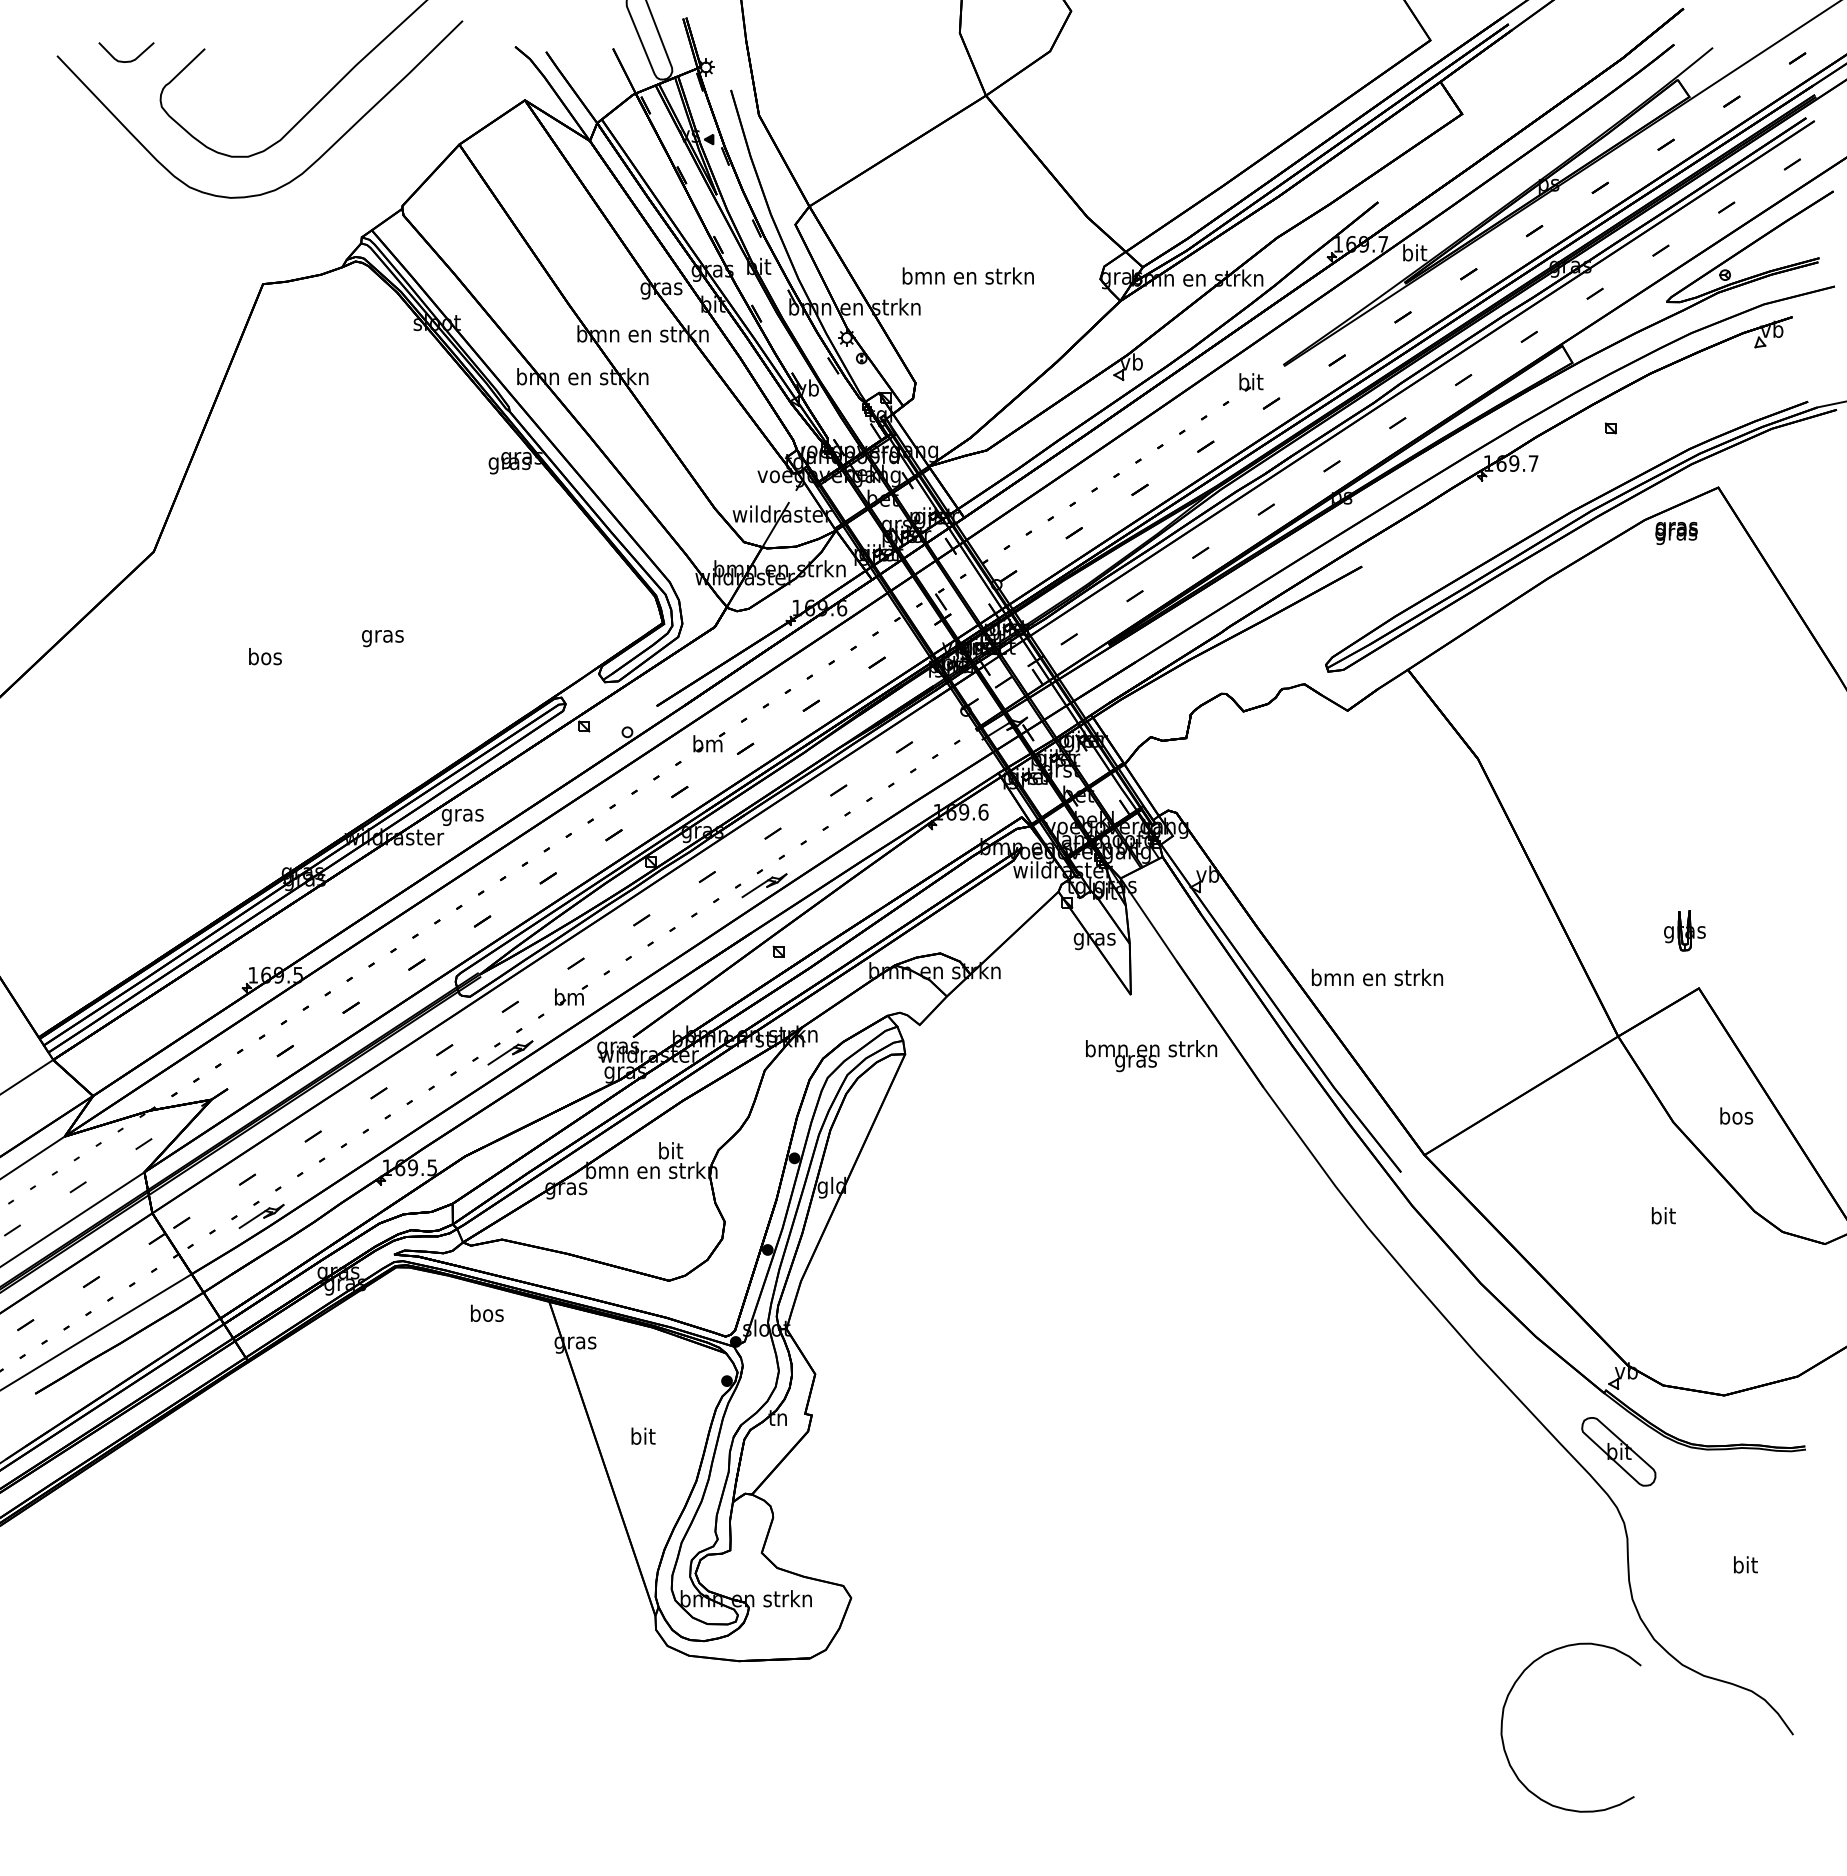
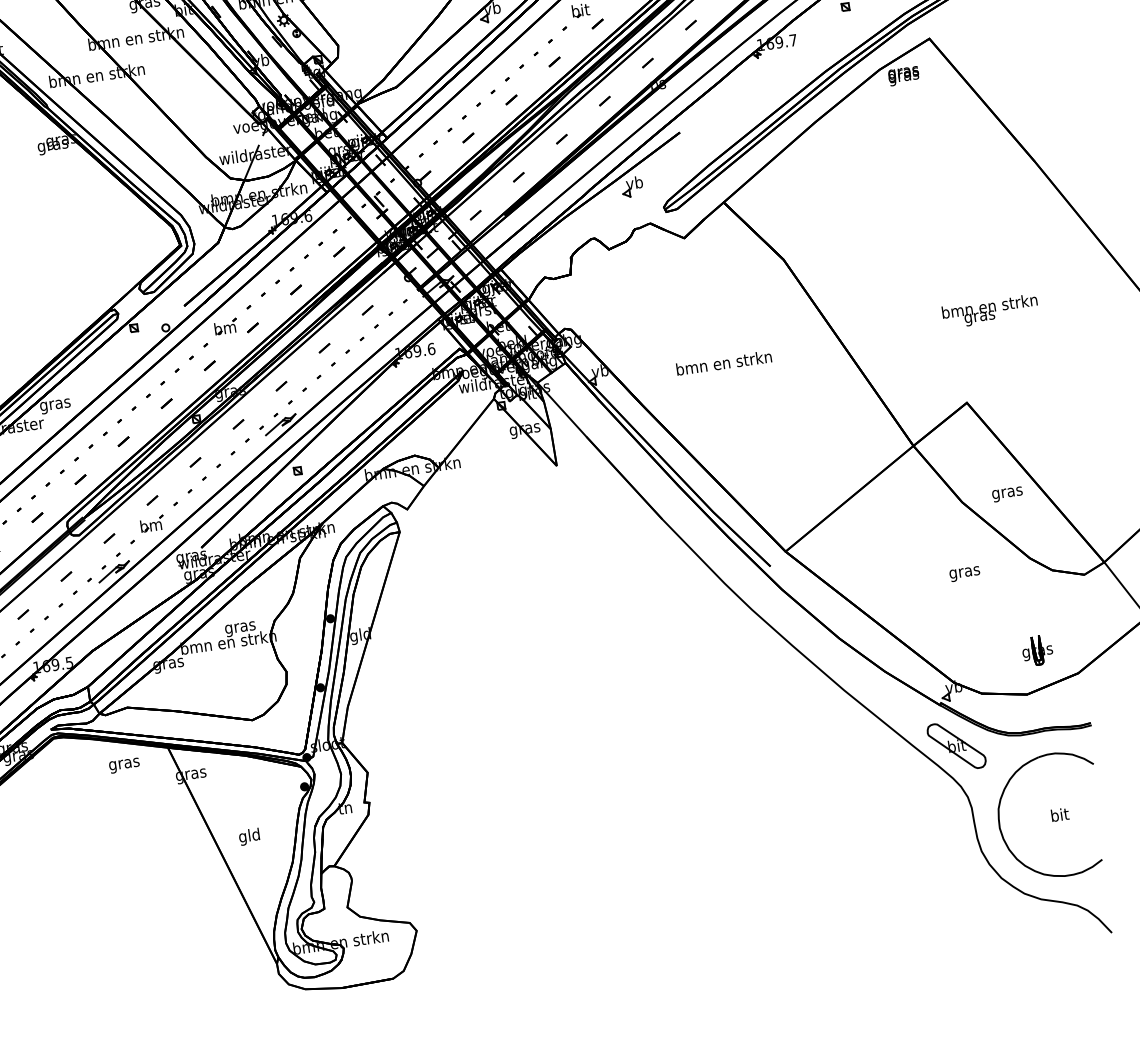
part: (1287, 631) -> (632, 187), added
part: (1684, 930) -> (1037, 650), moved
text: (1377, 977) -> (724, 362), moved
text: (1151, 1056) -> (990, 311), moved
text: (1736, 1118) -> (1007, 493), bos -> gras
text: (670, 1152) -> (240, 627), bit -> gras
text: (1663, 1217) -> (964, 572), bit -> gras
text: (486, 1315) -> (123, 764), bos -> gras
text: (642, 1438) -> (249, 836), bit -> gld
part: (1503, 1719) -> (999, 817), moved

